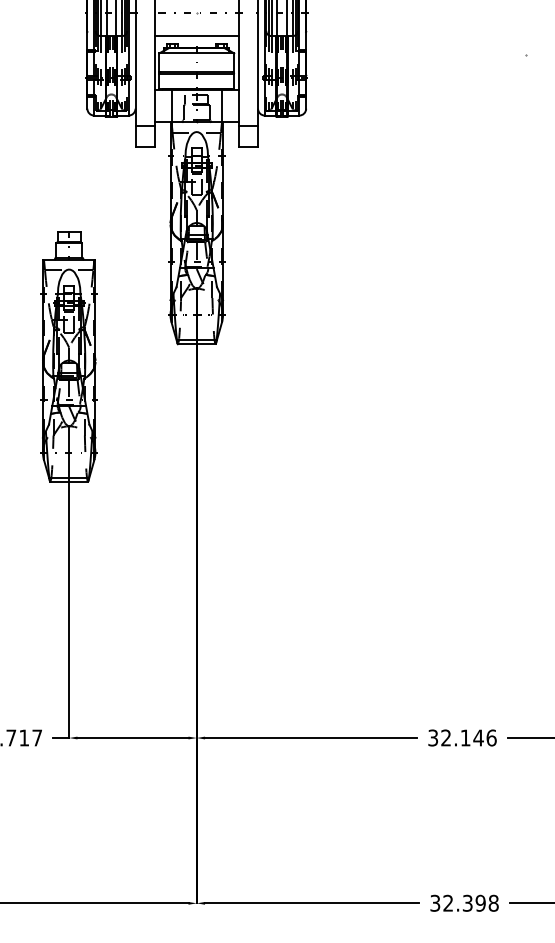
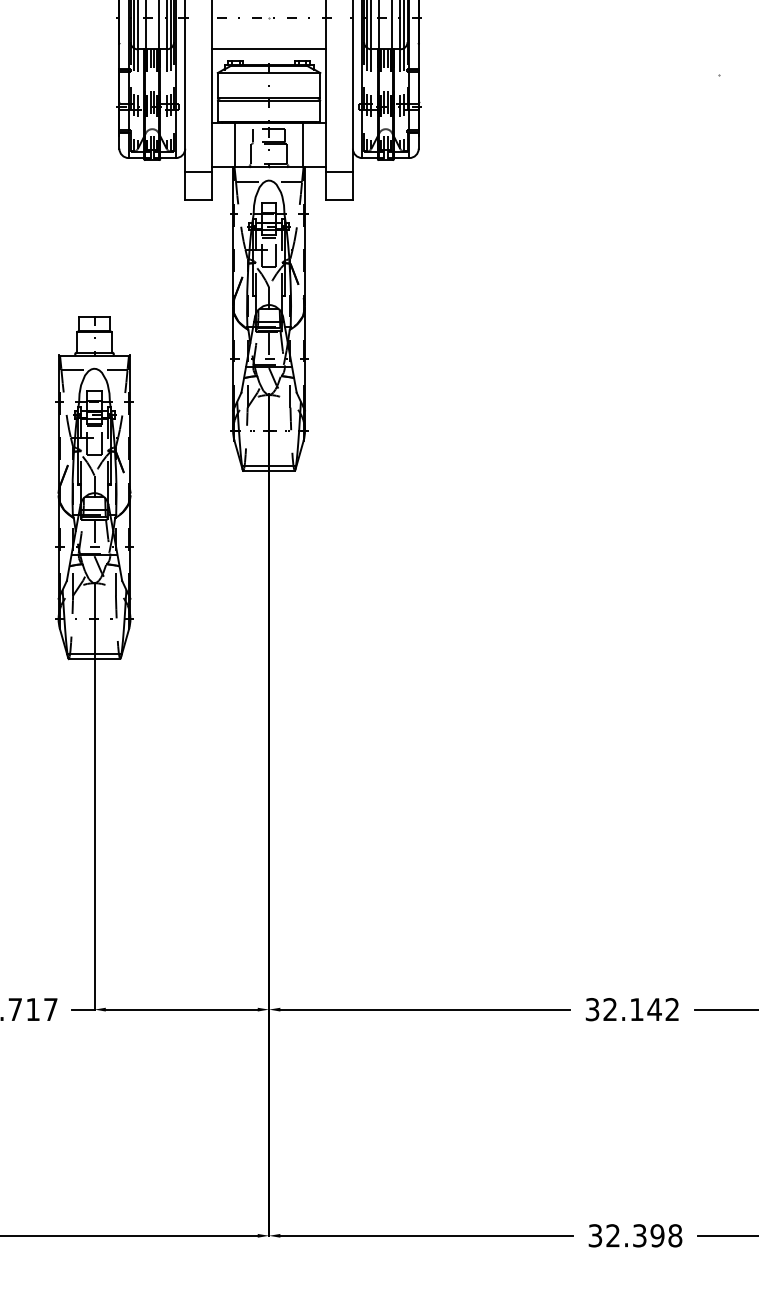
text: (491, 737) -> (672, 1008), 32.146 -> 32.142

